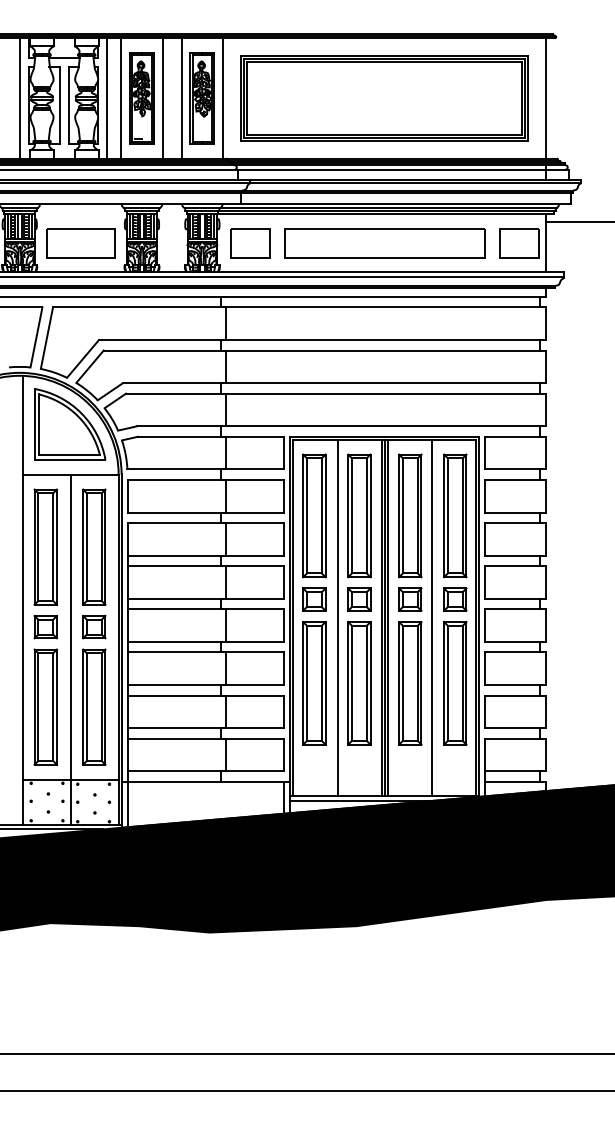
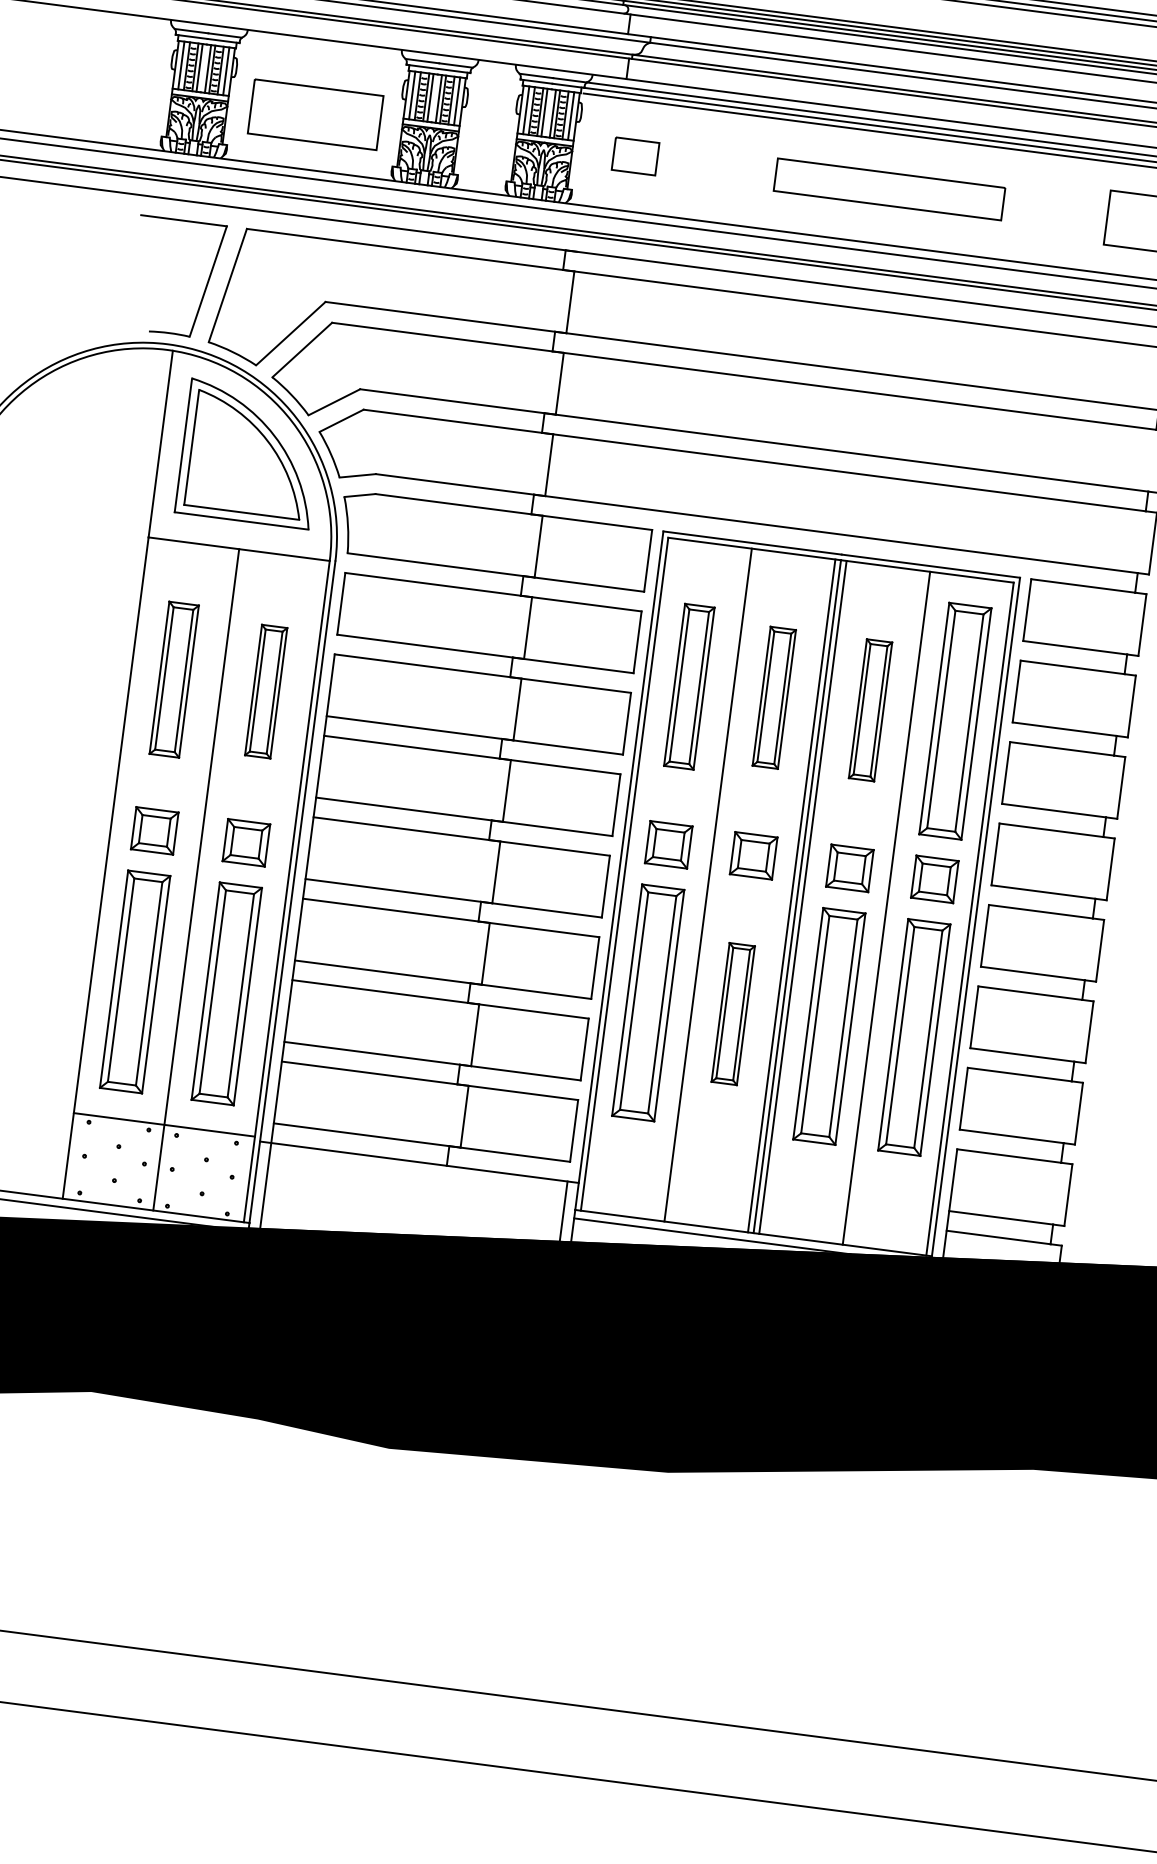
part: (250, 243) -> (635, 156), size x0.6
part: (384, 243) -> (888, 189), size x0.6
part: (314, 515) -> (689, 686), size x0.7
part: (359, 515) -> (774, 697), size x0.6
part: (410, 515) -> (870, 709), size x0.6
part: (45, 546) -> (174, 678), size x0.7
part: (94, 546) -> (266, 690), size x0.6
part: (359, 683) -> (733, 1014), size x0.6

